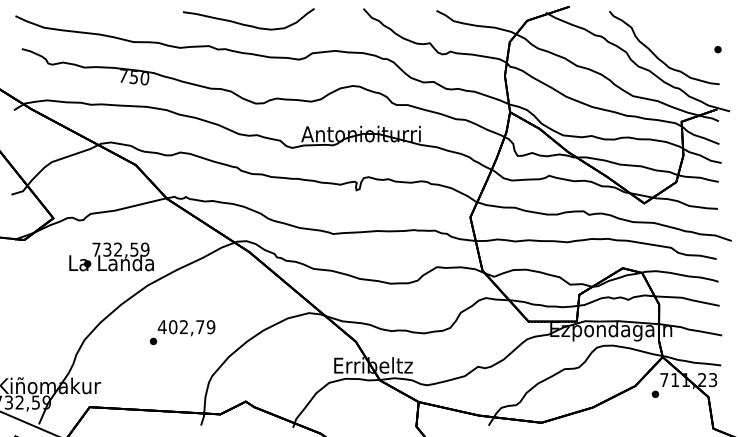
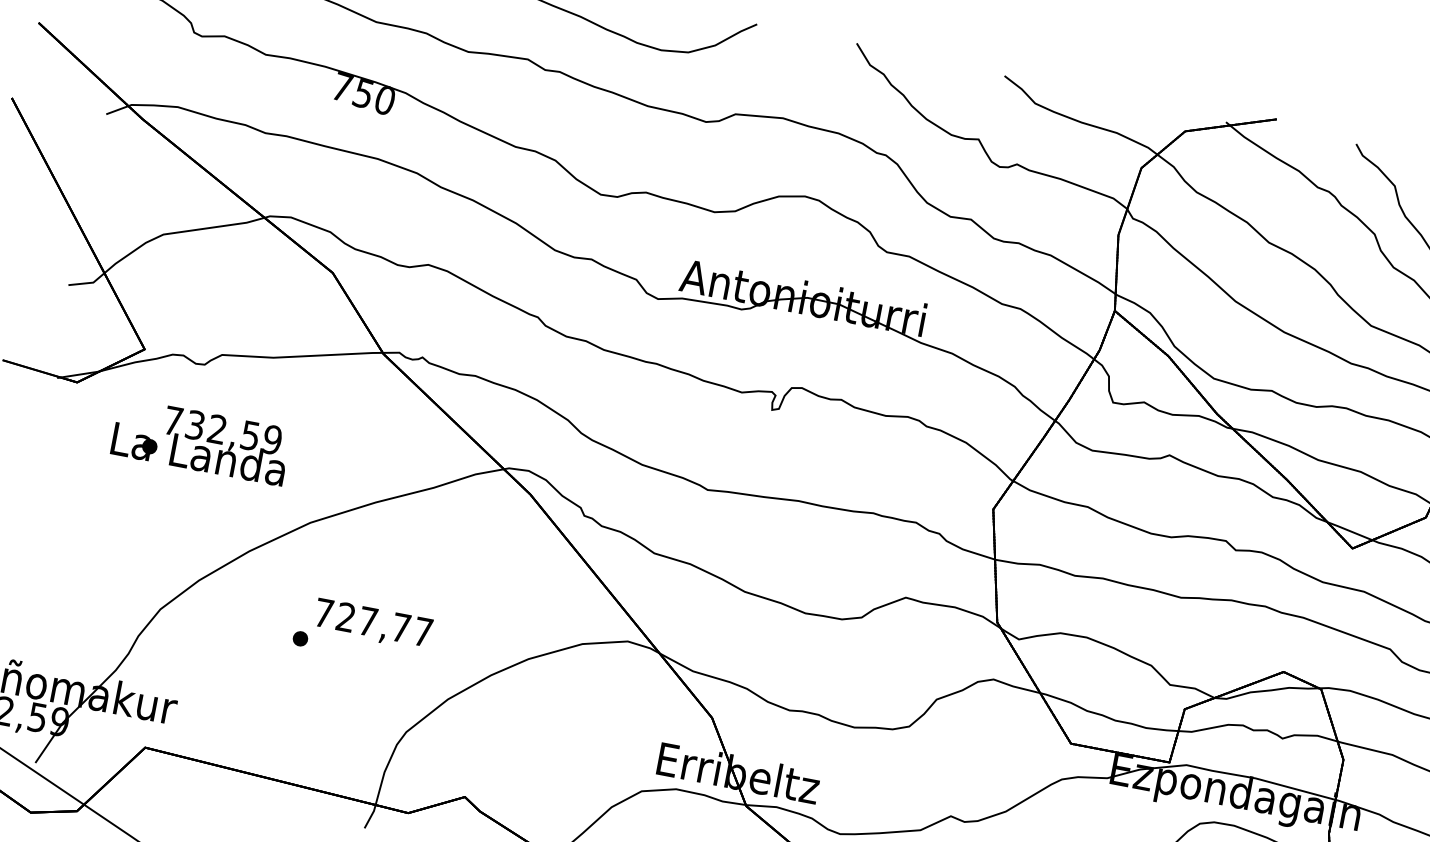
text: (111, 256) -> (201, 440), moved
text: (186, 327) -> (373, 623), 402,79 -> 727,77

